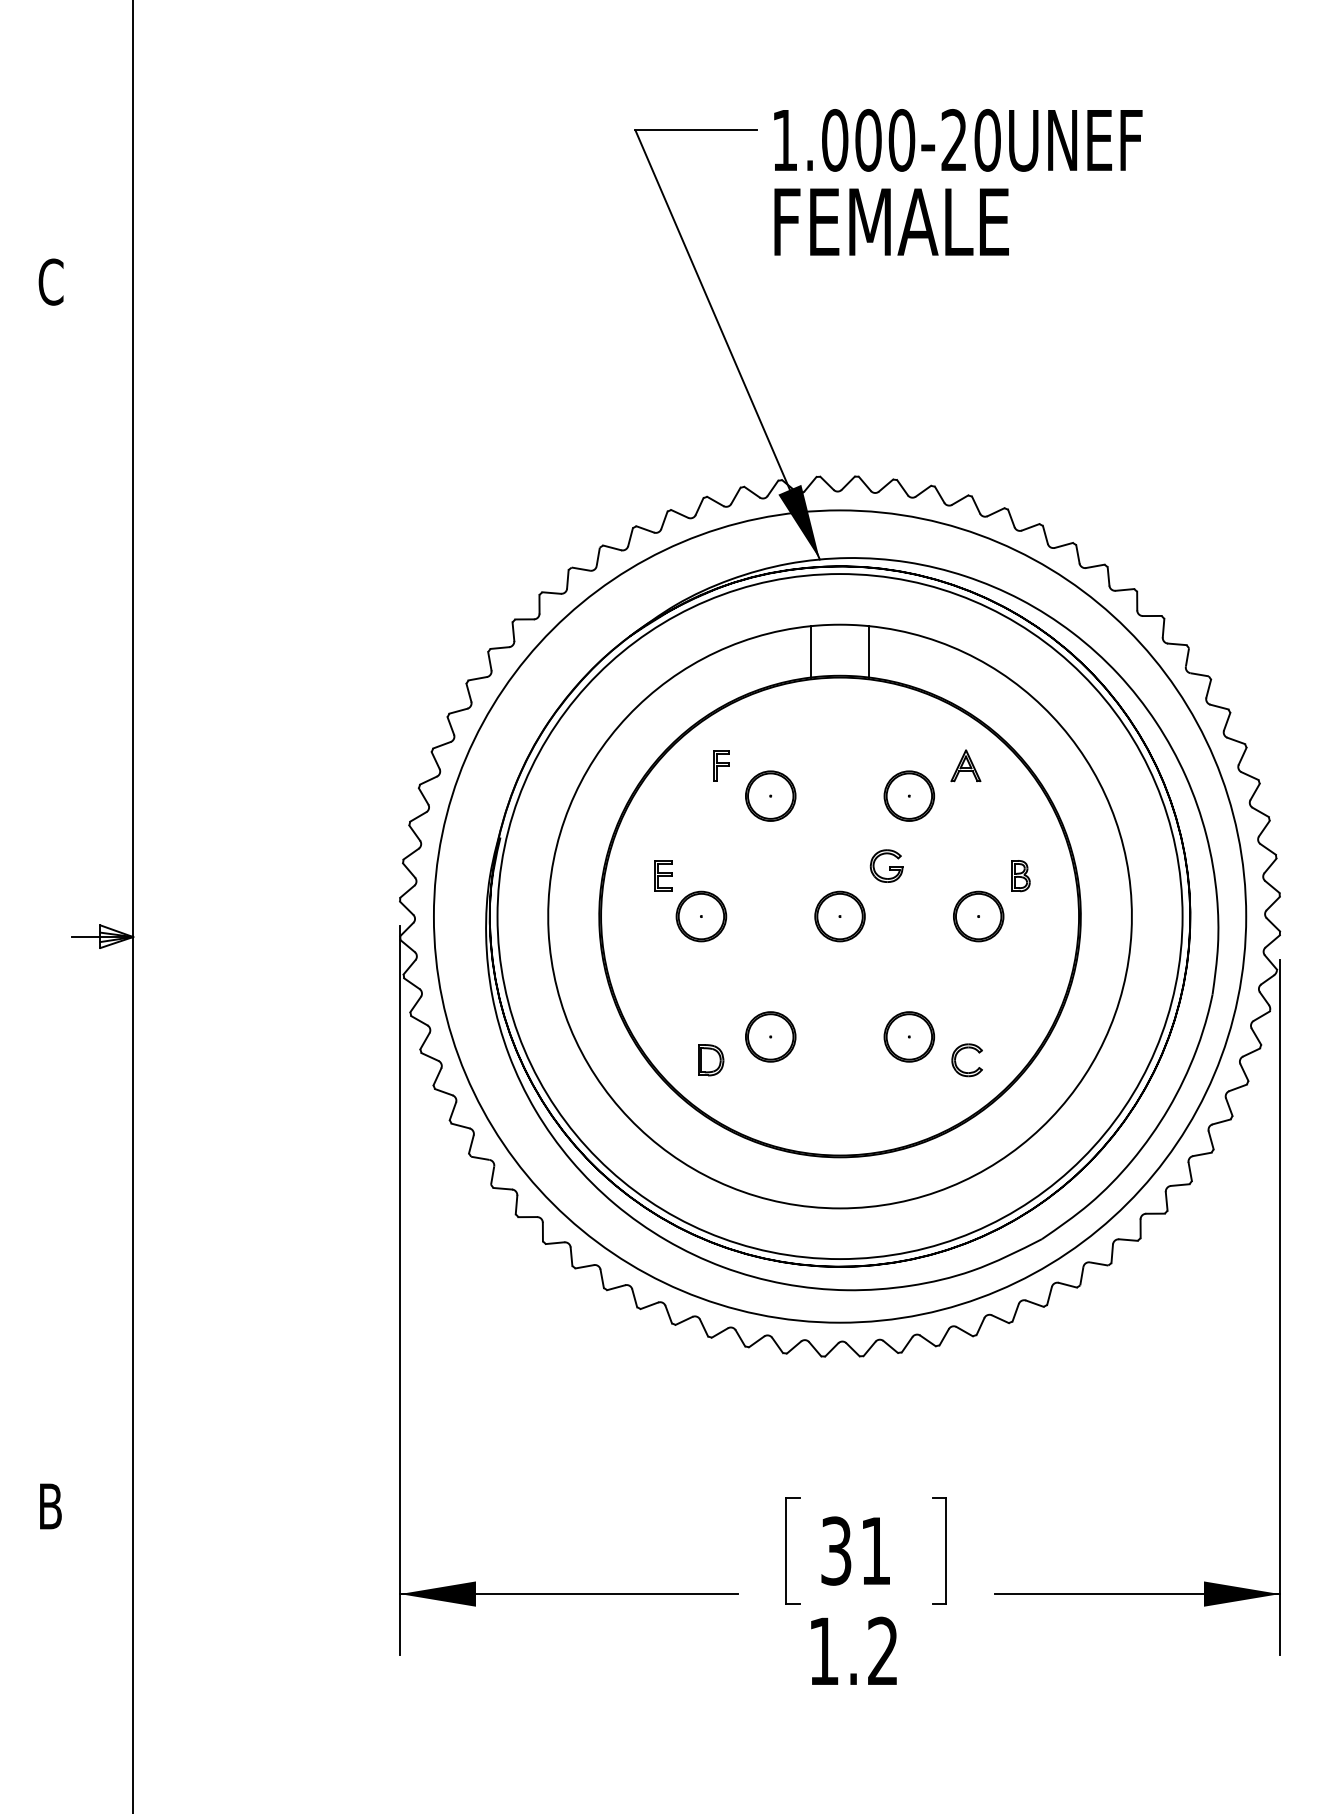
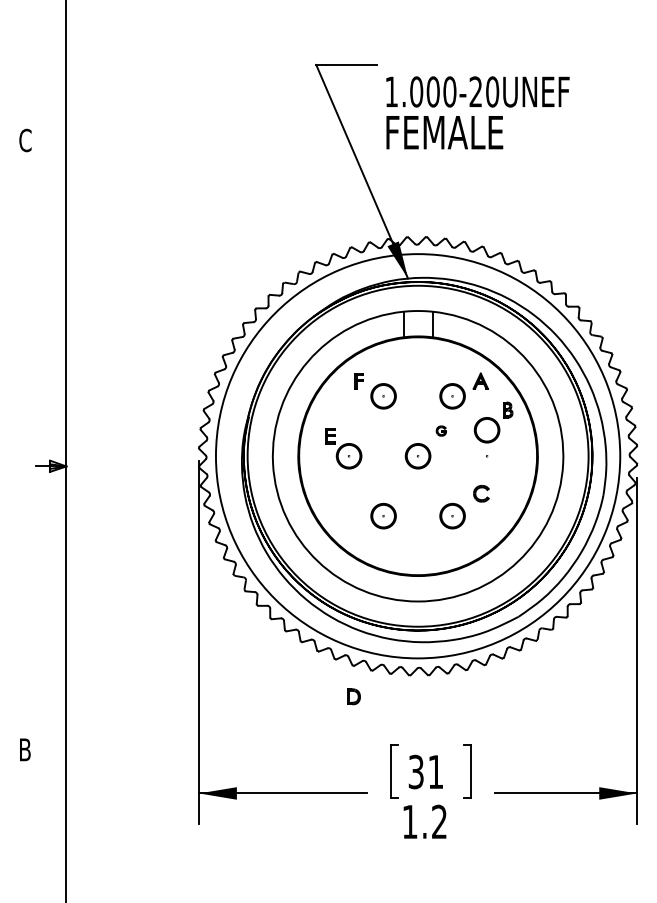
text: (957, 181) -> (477, 112), moved
part: (887, 864) -> (441, 430), size x0.6
part: (991, 900) -> (493, 422), moved
part: (710, 1059) -> (353, 696), moved
part: (967, 1059) -> (481, 493), moved

